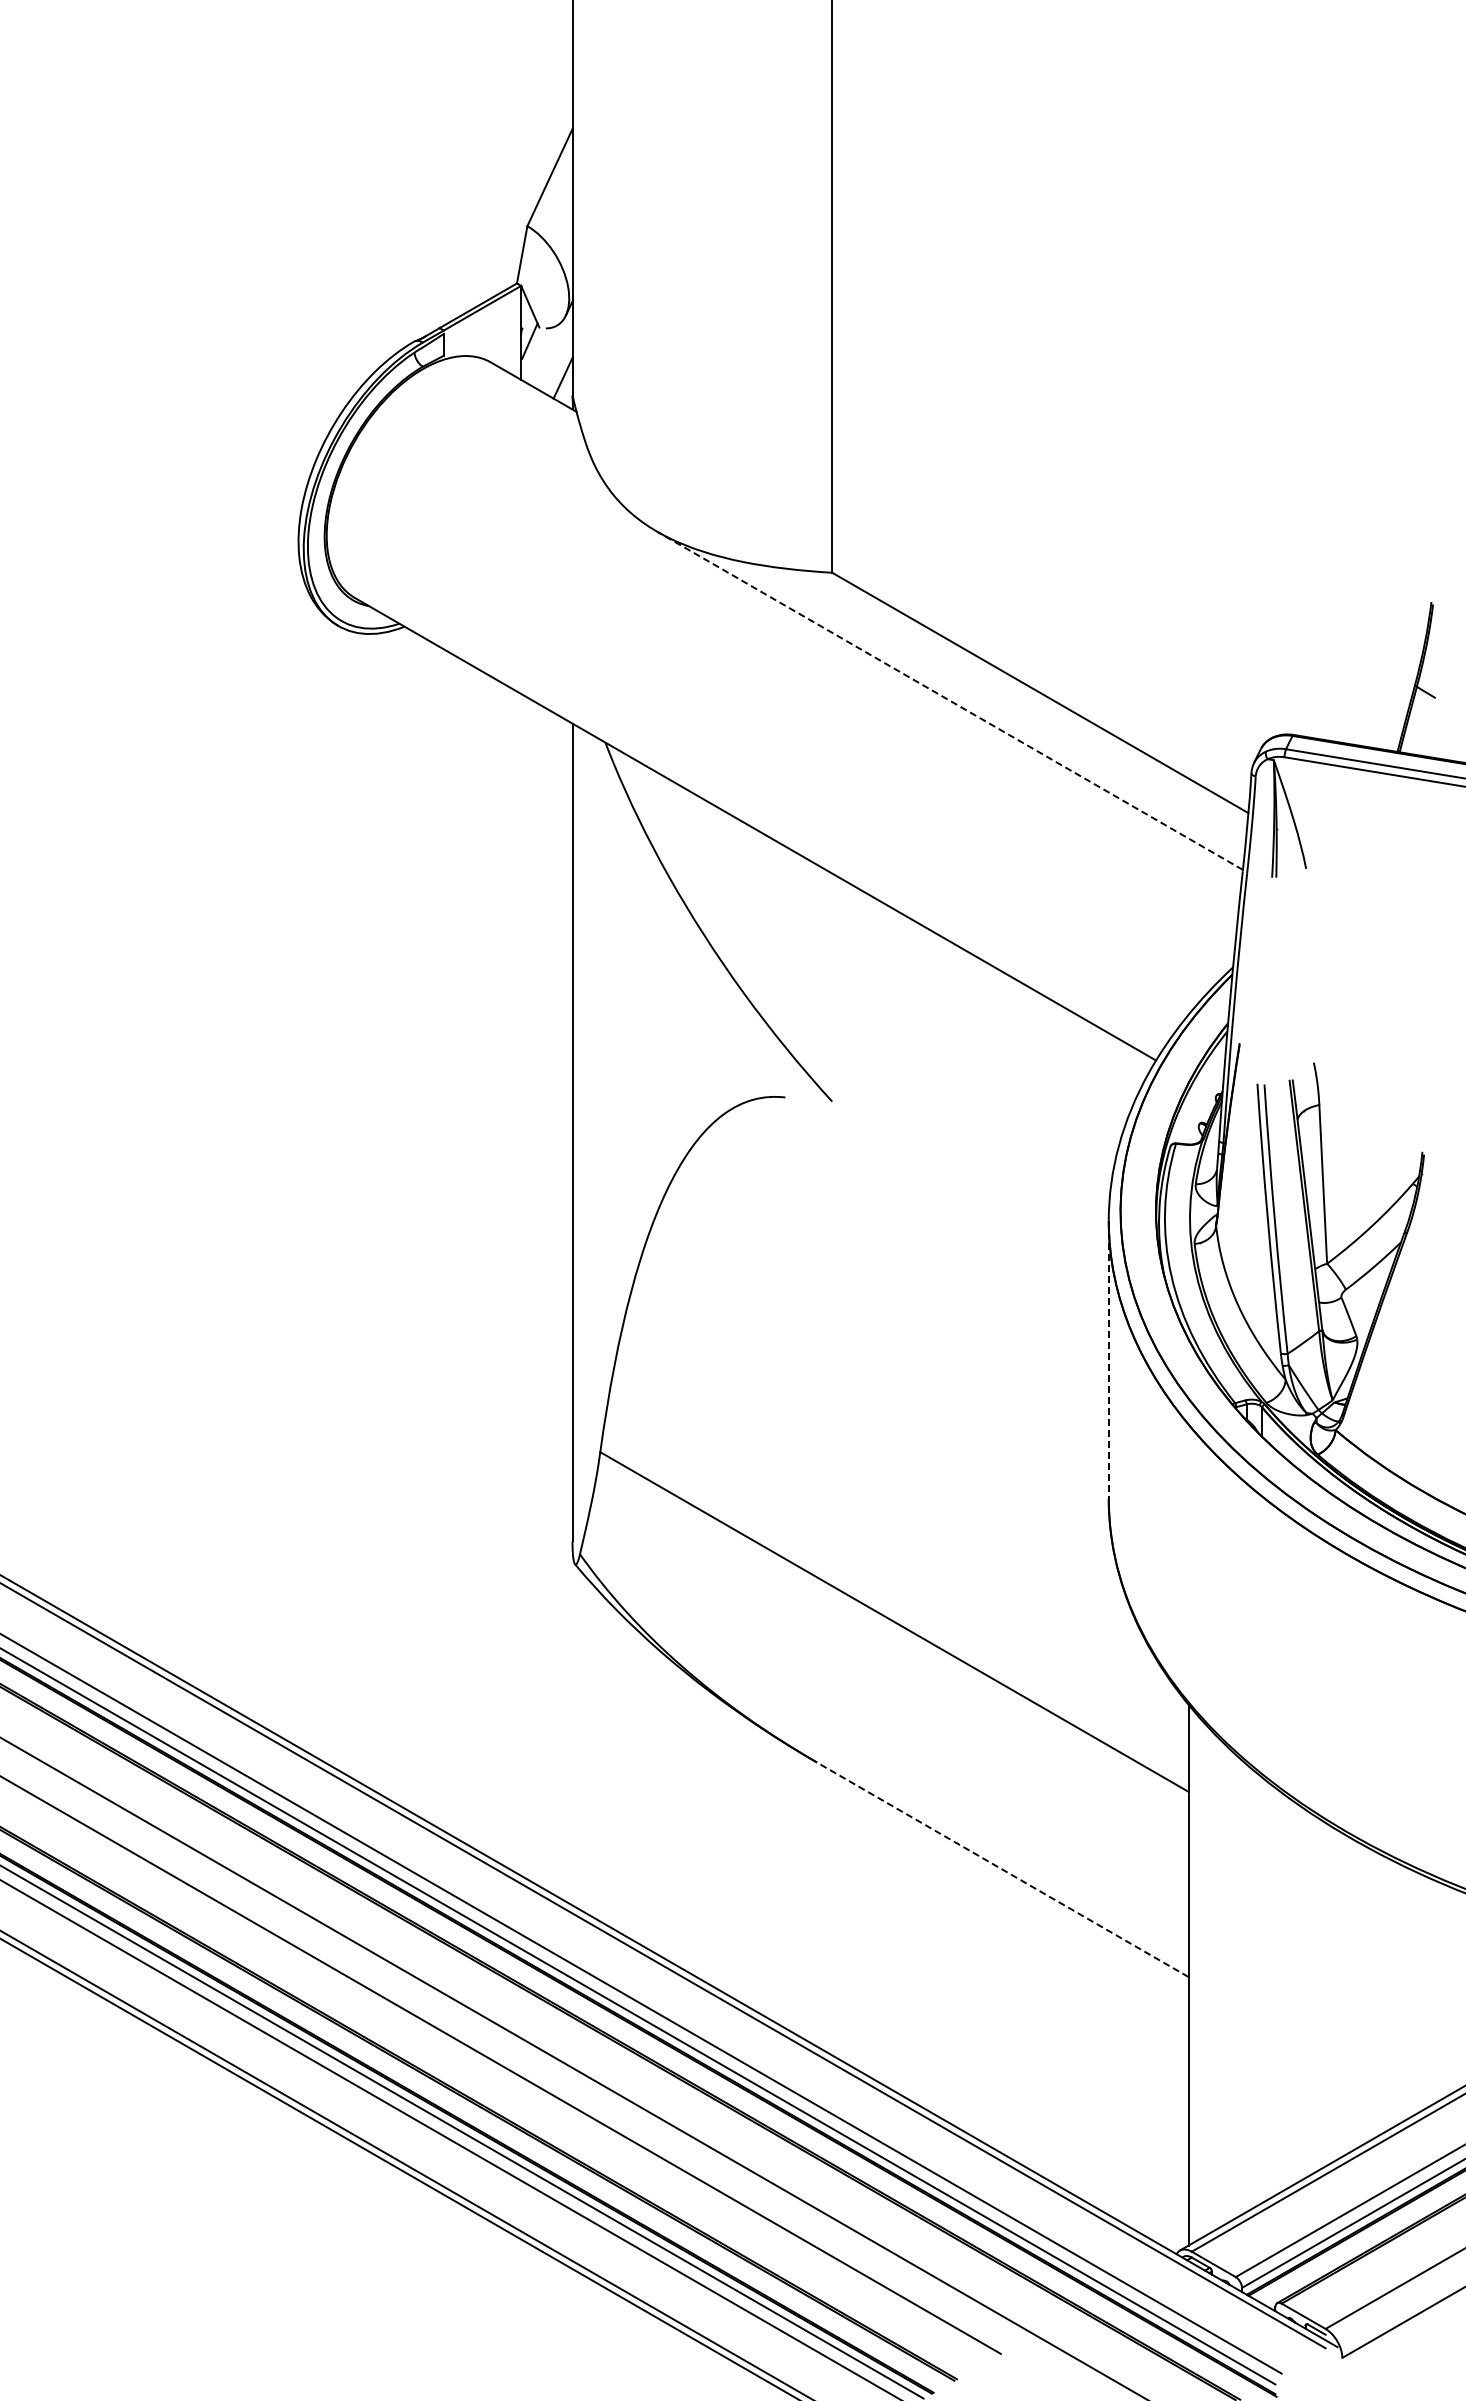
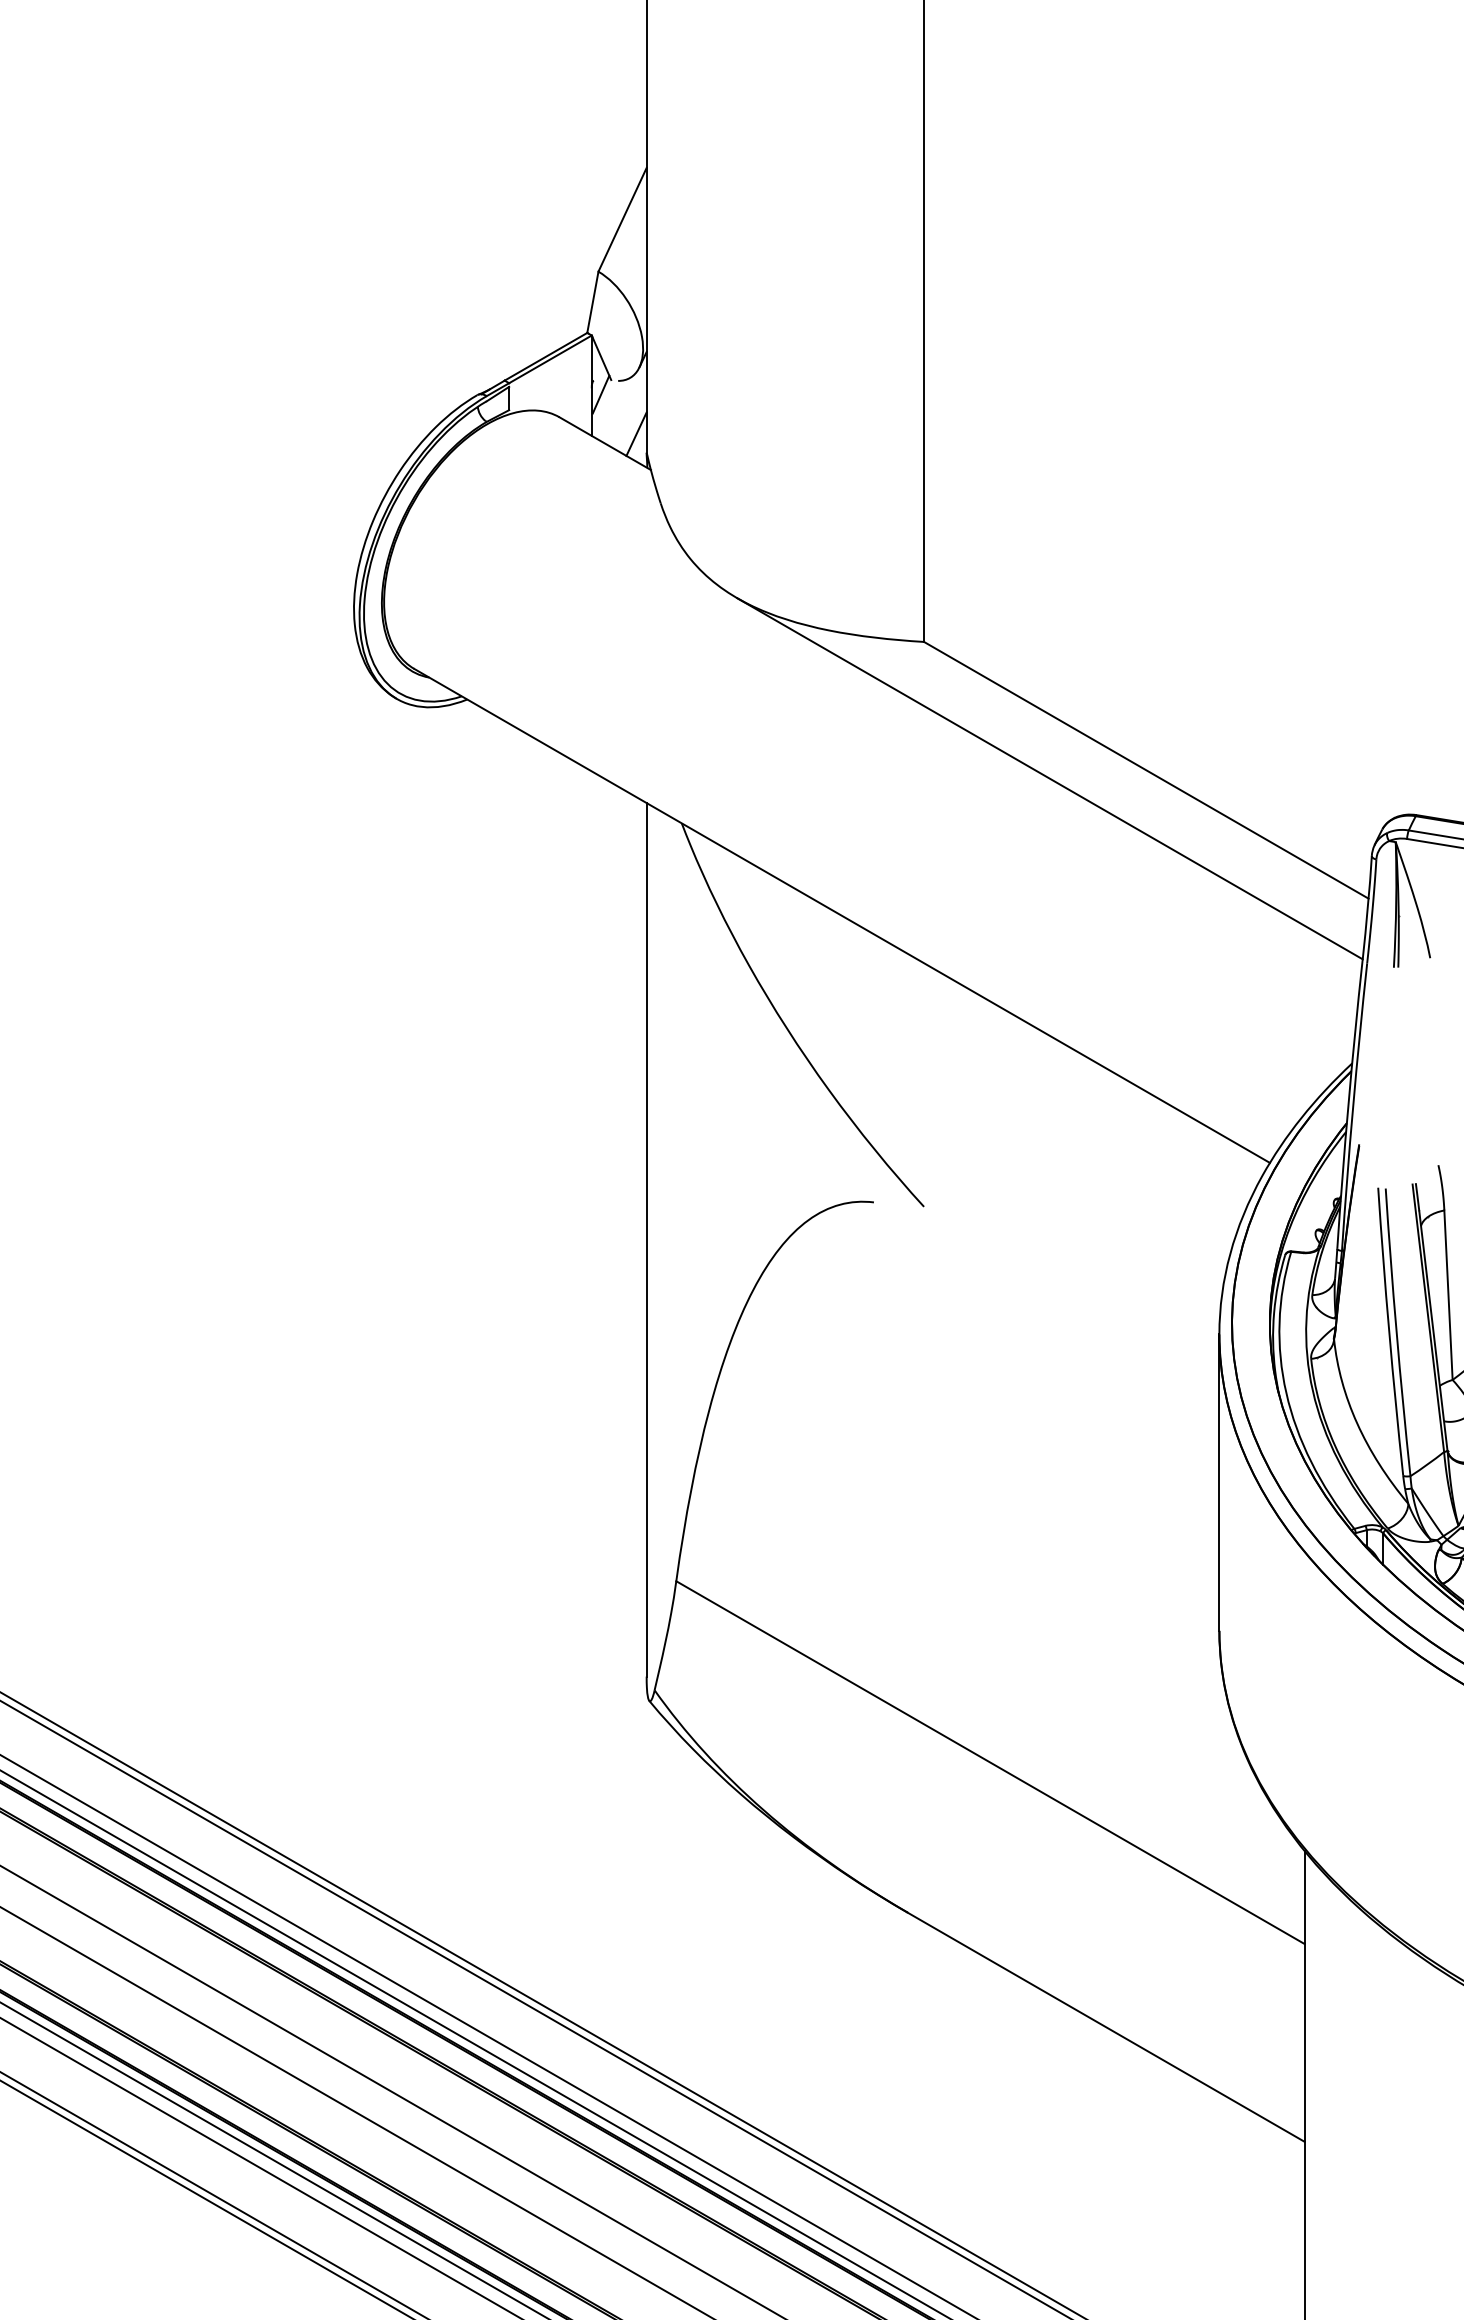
line: (950, 700) -> (1050, 778), dashed -> solid
line: (1108, 1359) -> (1219, 1482), dashed -> solid
line: (1002, 1869) -> (1105, 2026), dashed -> solid

